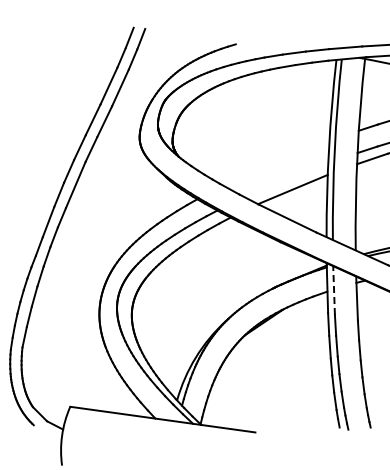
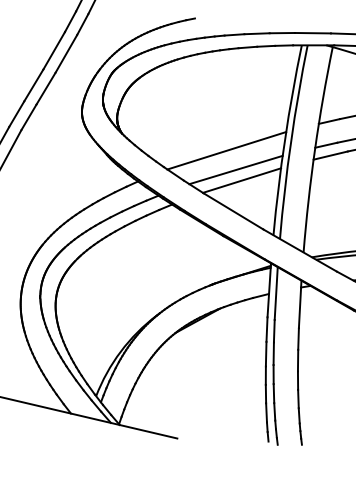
line: (276, 163) -> (226, 150), added
line: (286, 180) -> (235, 170), added
line: (334, 290) -> (276, 293), dashed -> solid

